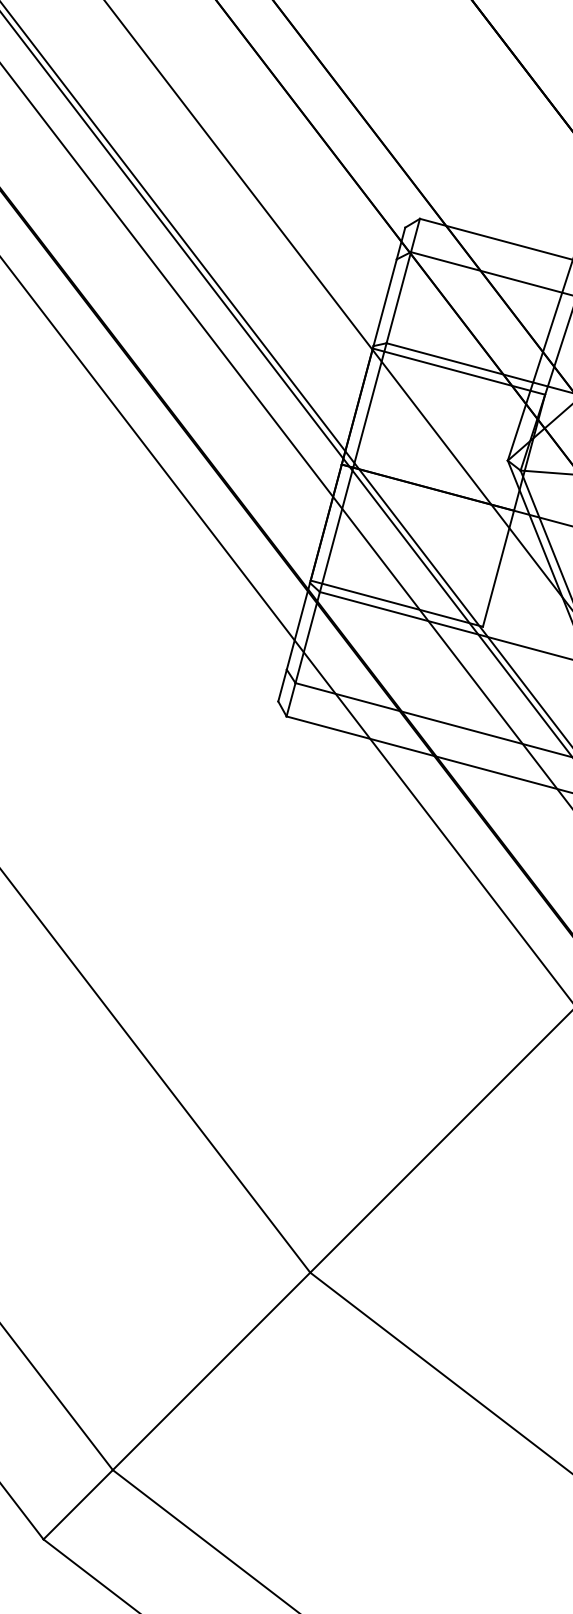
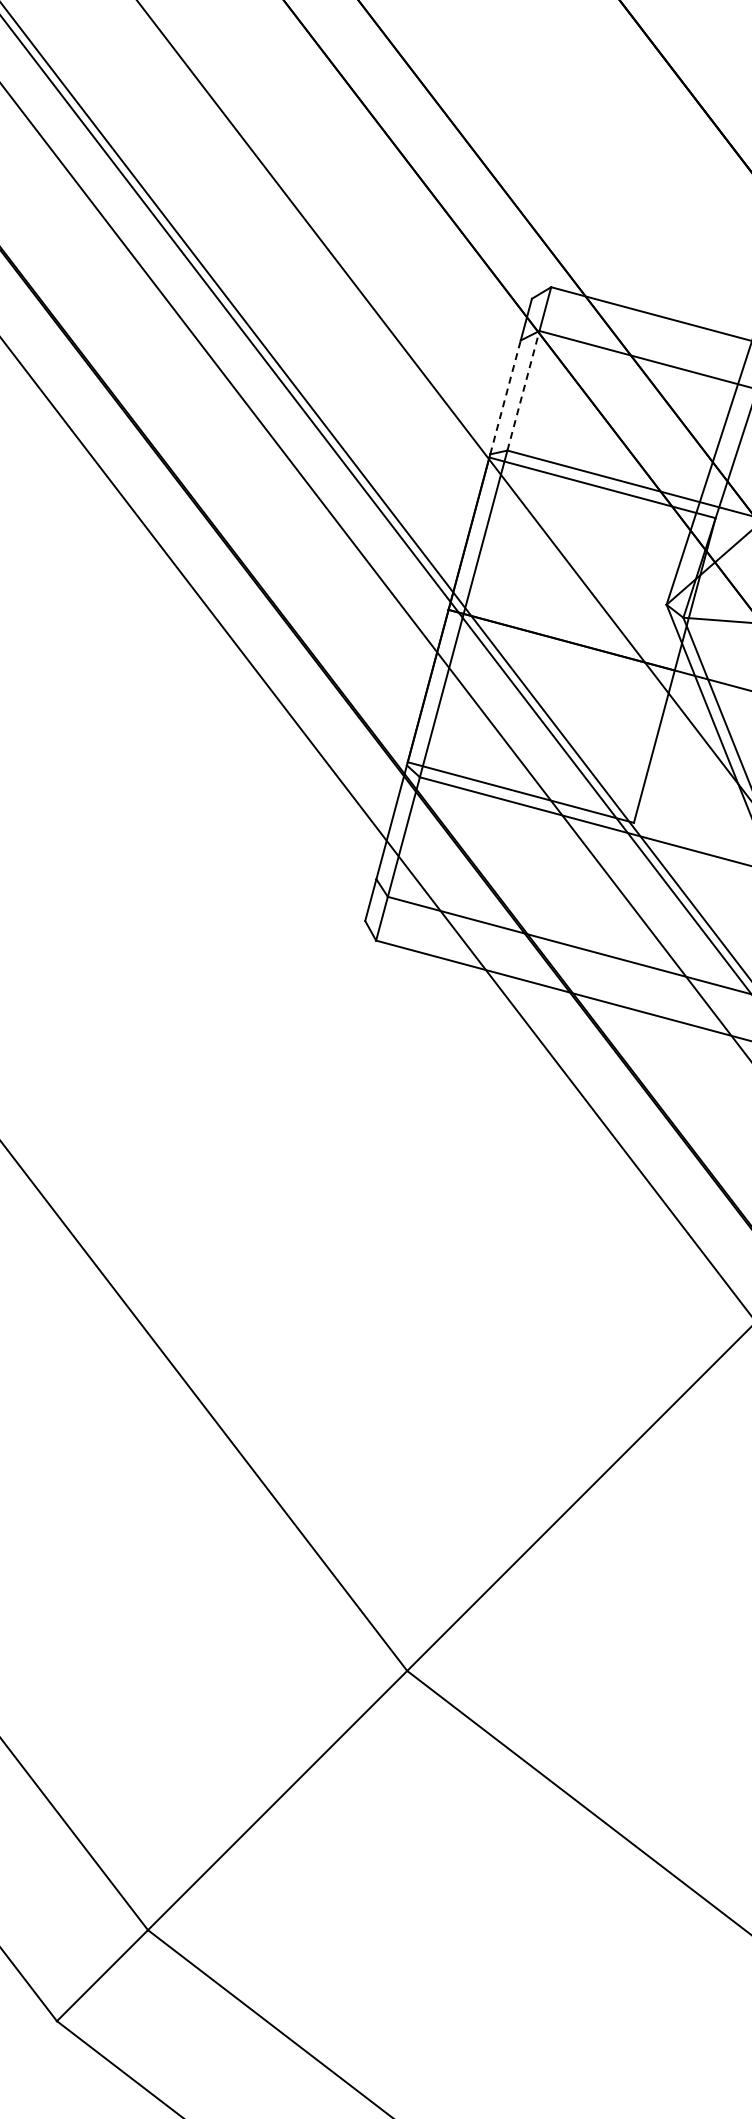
line: (398, 297) -> (523, 390), solid -> dashed
line: (385, 302) -> (505, 397), solid -> dashed

